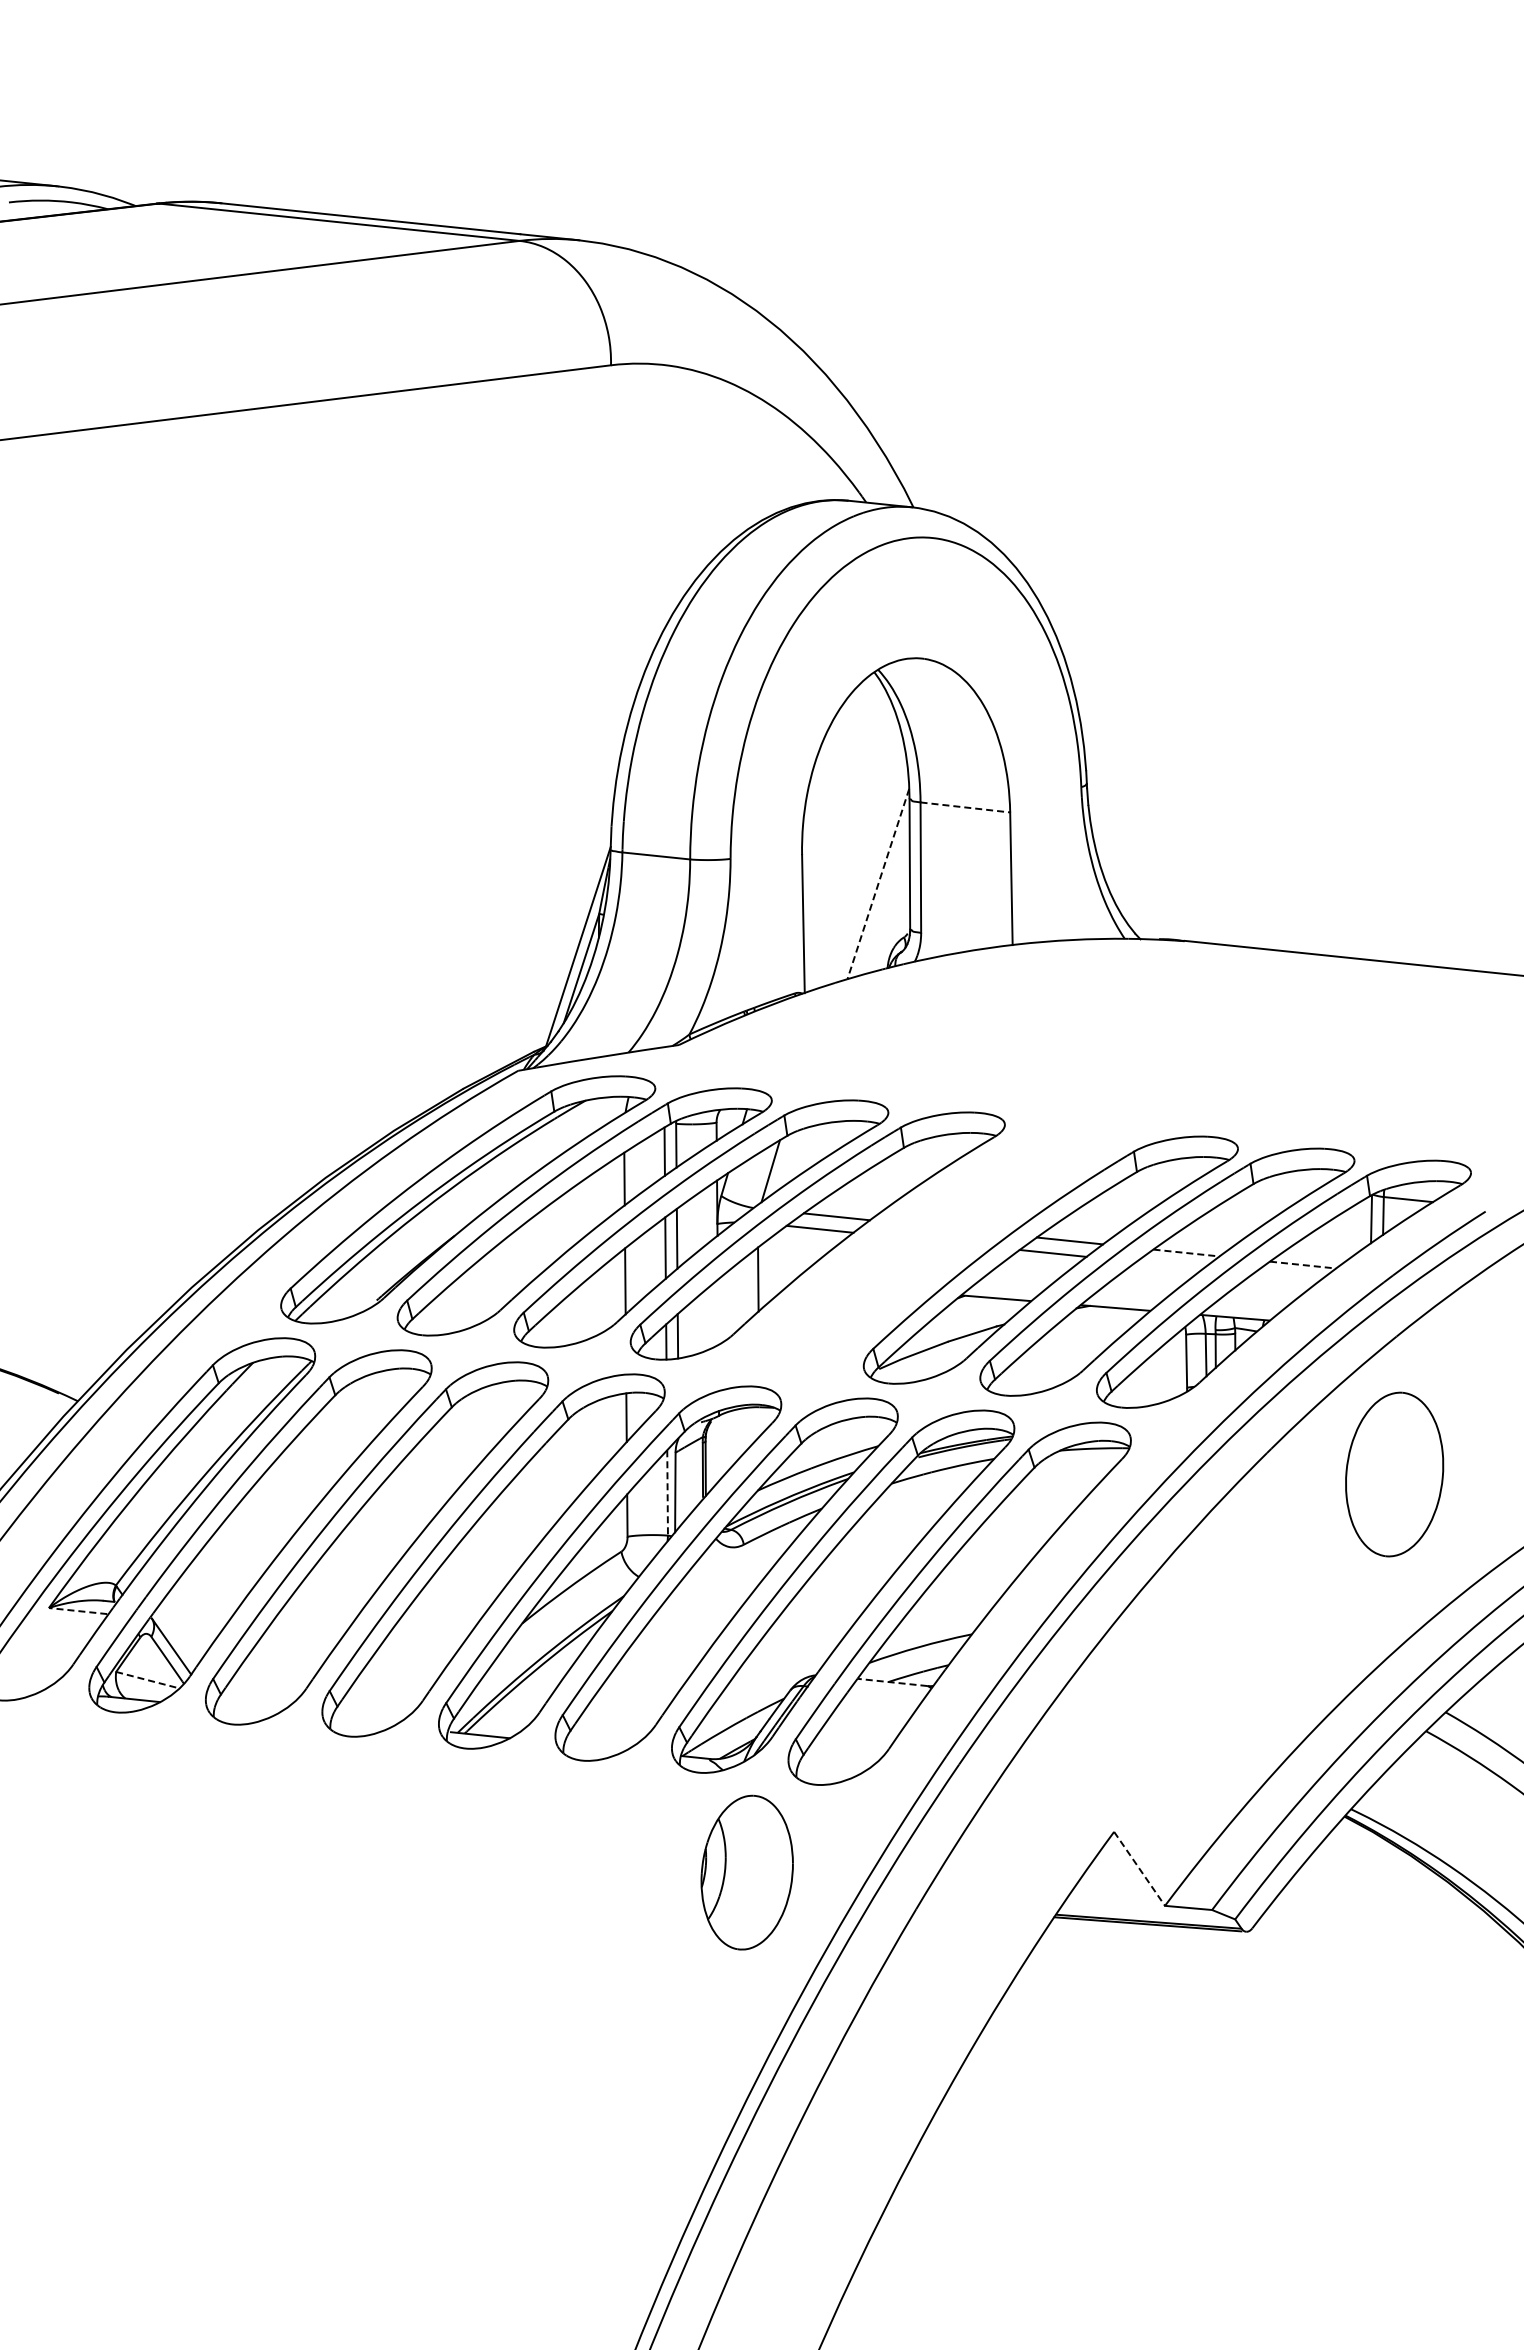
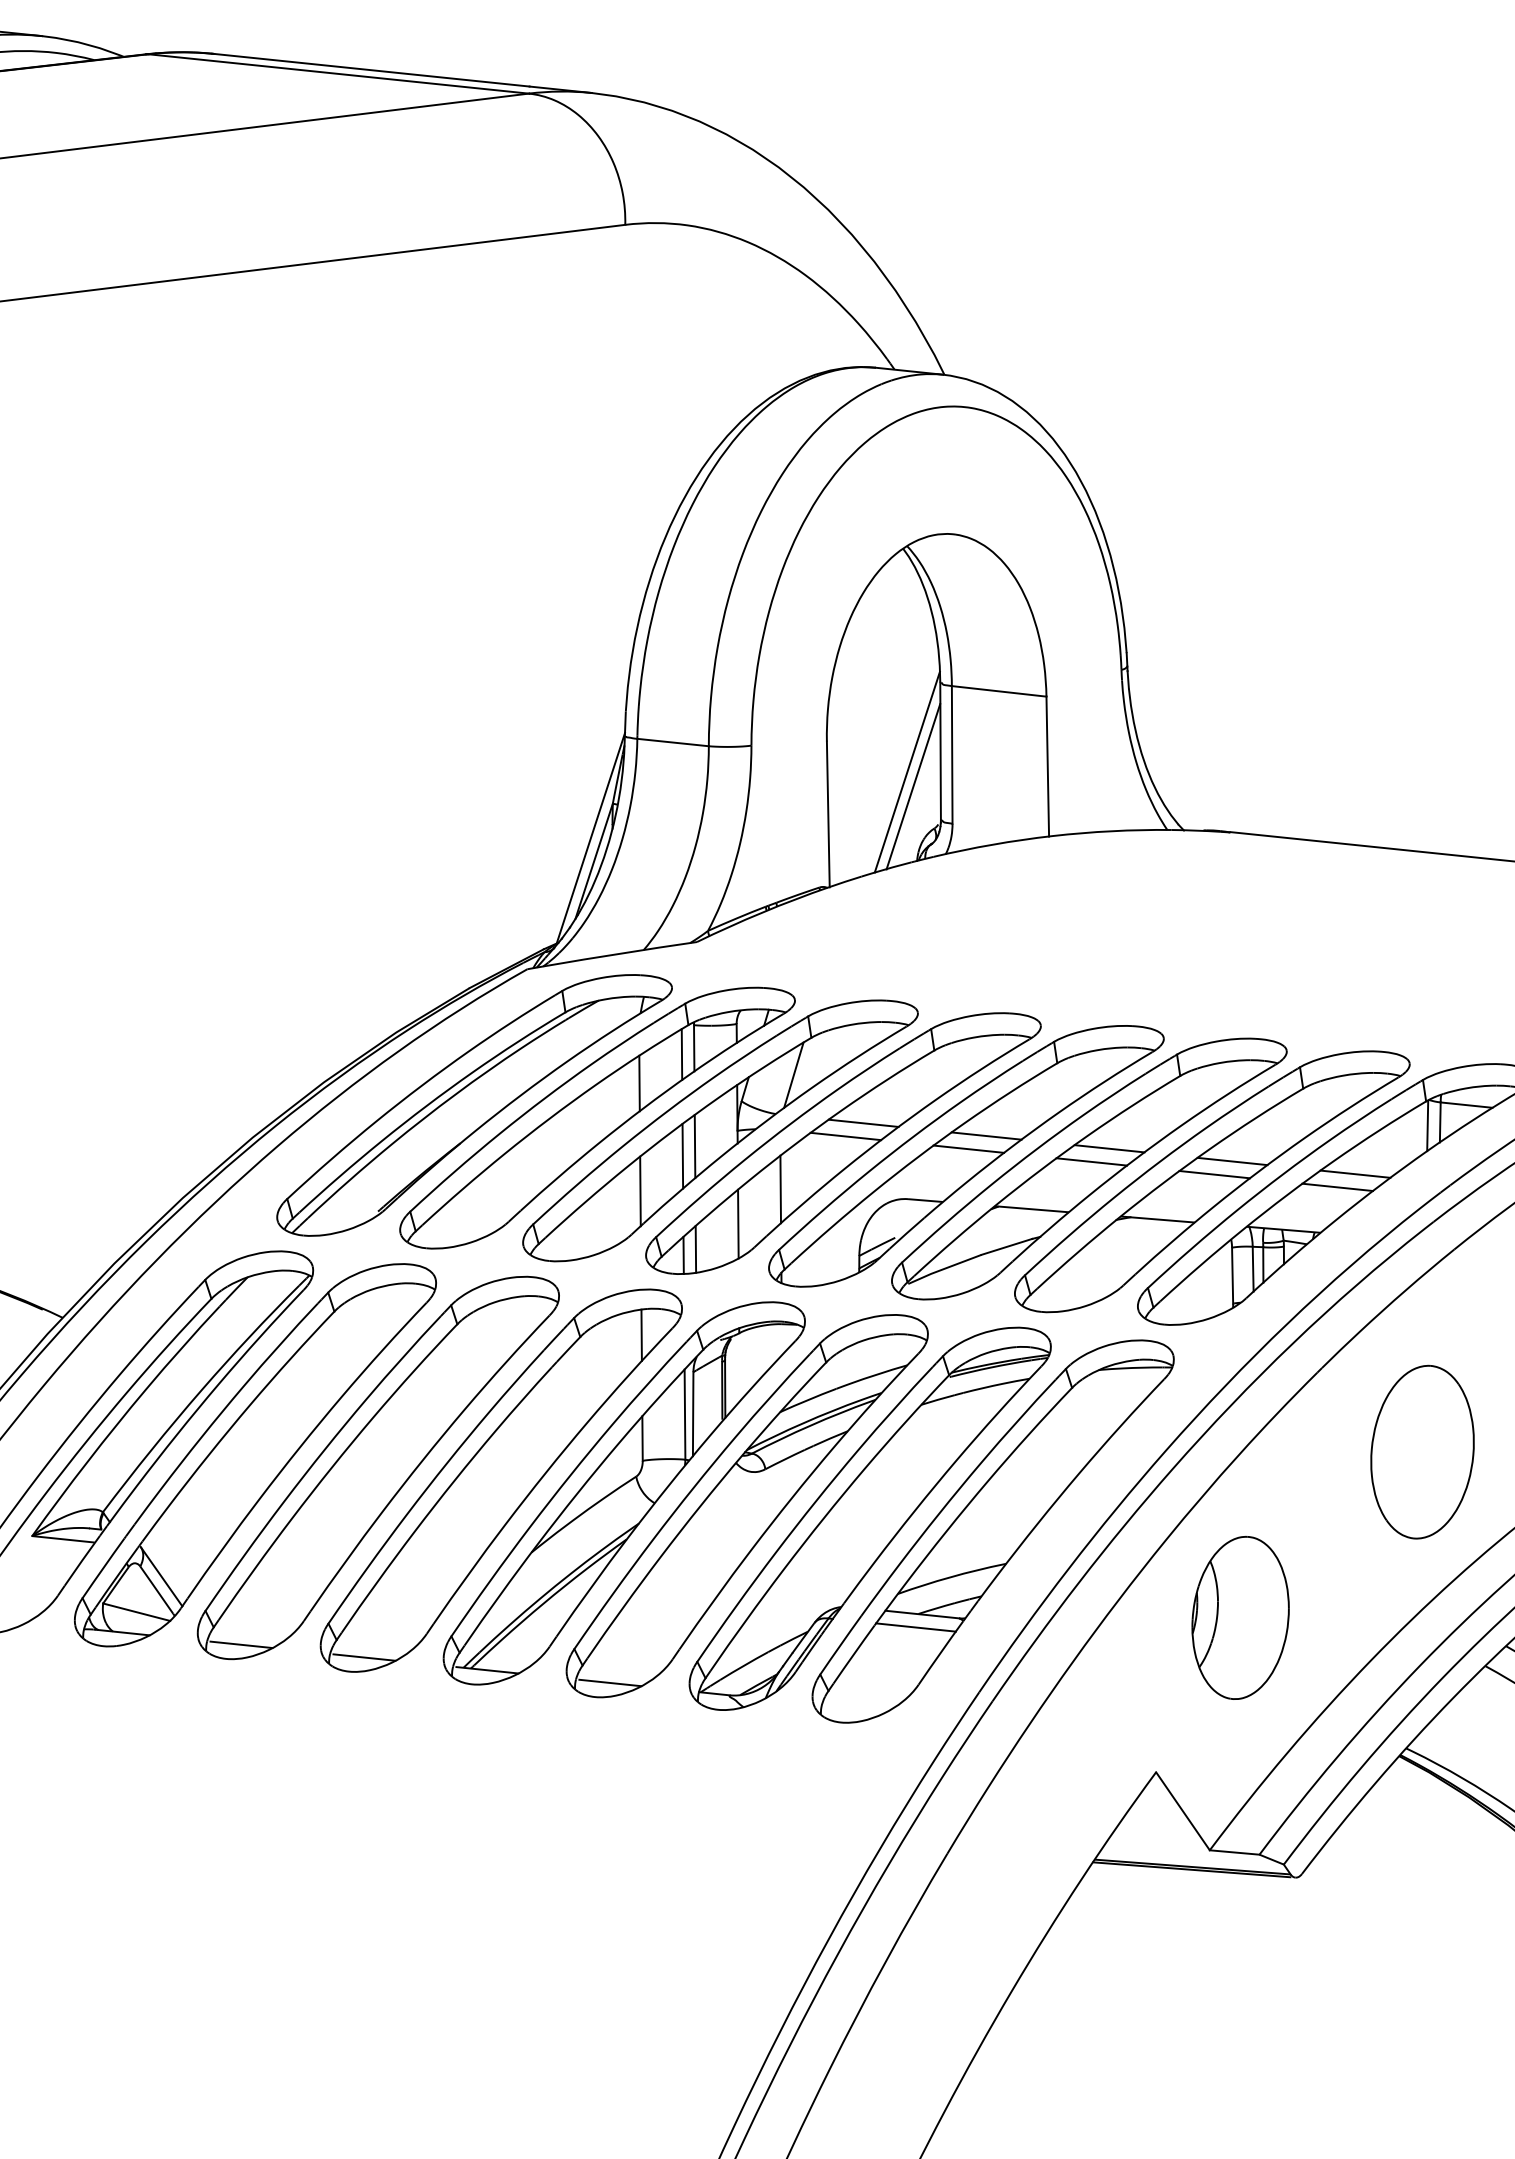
line: (965, 807) -> (999, 691), dashed -> solid
line: (878, 884) -> (907, 772), dashed -> solid
line: (883, 897) -> (912, 786), added
part: (934, 1247) -> (966, 1155), added
line: (1187, 1253) -> (1233, 1161), dashed -> solid
line: (1169, 1265) -> (1214, 1174), added
line: (1303, 1265) -> (1355, 1174), dashed -> solid
line: (1285, 1277) -> (1336, 1187), added
line: (717, 1311) -> (737, 1223), added
part: (1394, 1474) -> (1422, 1452), moved
line: (667, 1492) -> (684, 1414), dashed -> solid
line: (77, 1611) -> (62, 1539), dashed -> solid
line: (148, 1680) -> (137, 1612), dashed -> solid
line: (892, 1682) -> (922, 1614), dashed -> solid
line: (886, 1694) -> (915, 1627), added
line: (246, 1711) -> (240, 1645), added
line: (363, 1723) -> (364, 1657), added
line: (596, 1747) -> (609, 1683), added
line: (1139, 1868) -> (1182, 1810), dashed -> solid
part: (746, 1872) -> (1239, 1617), moved

